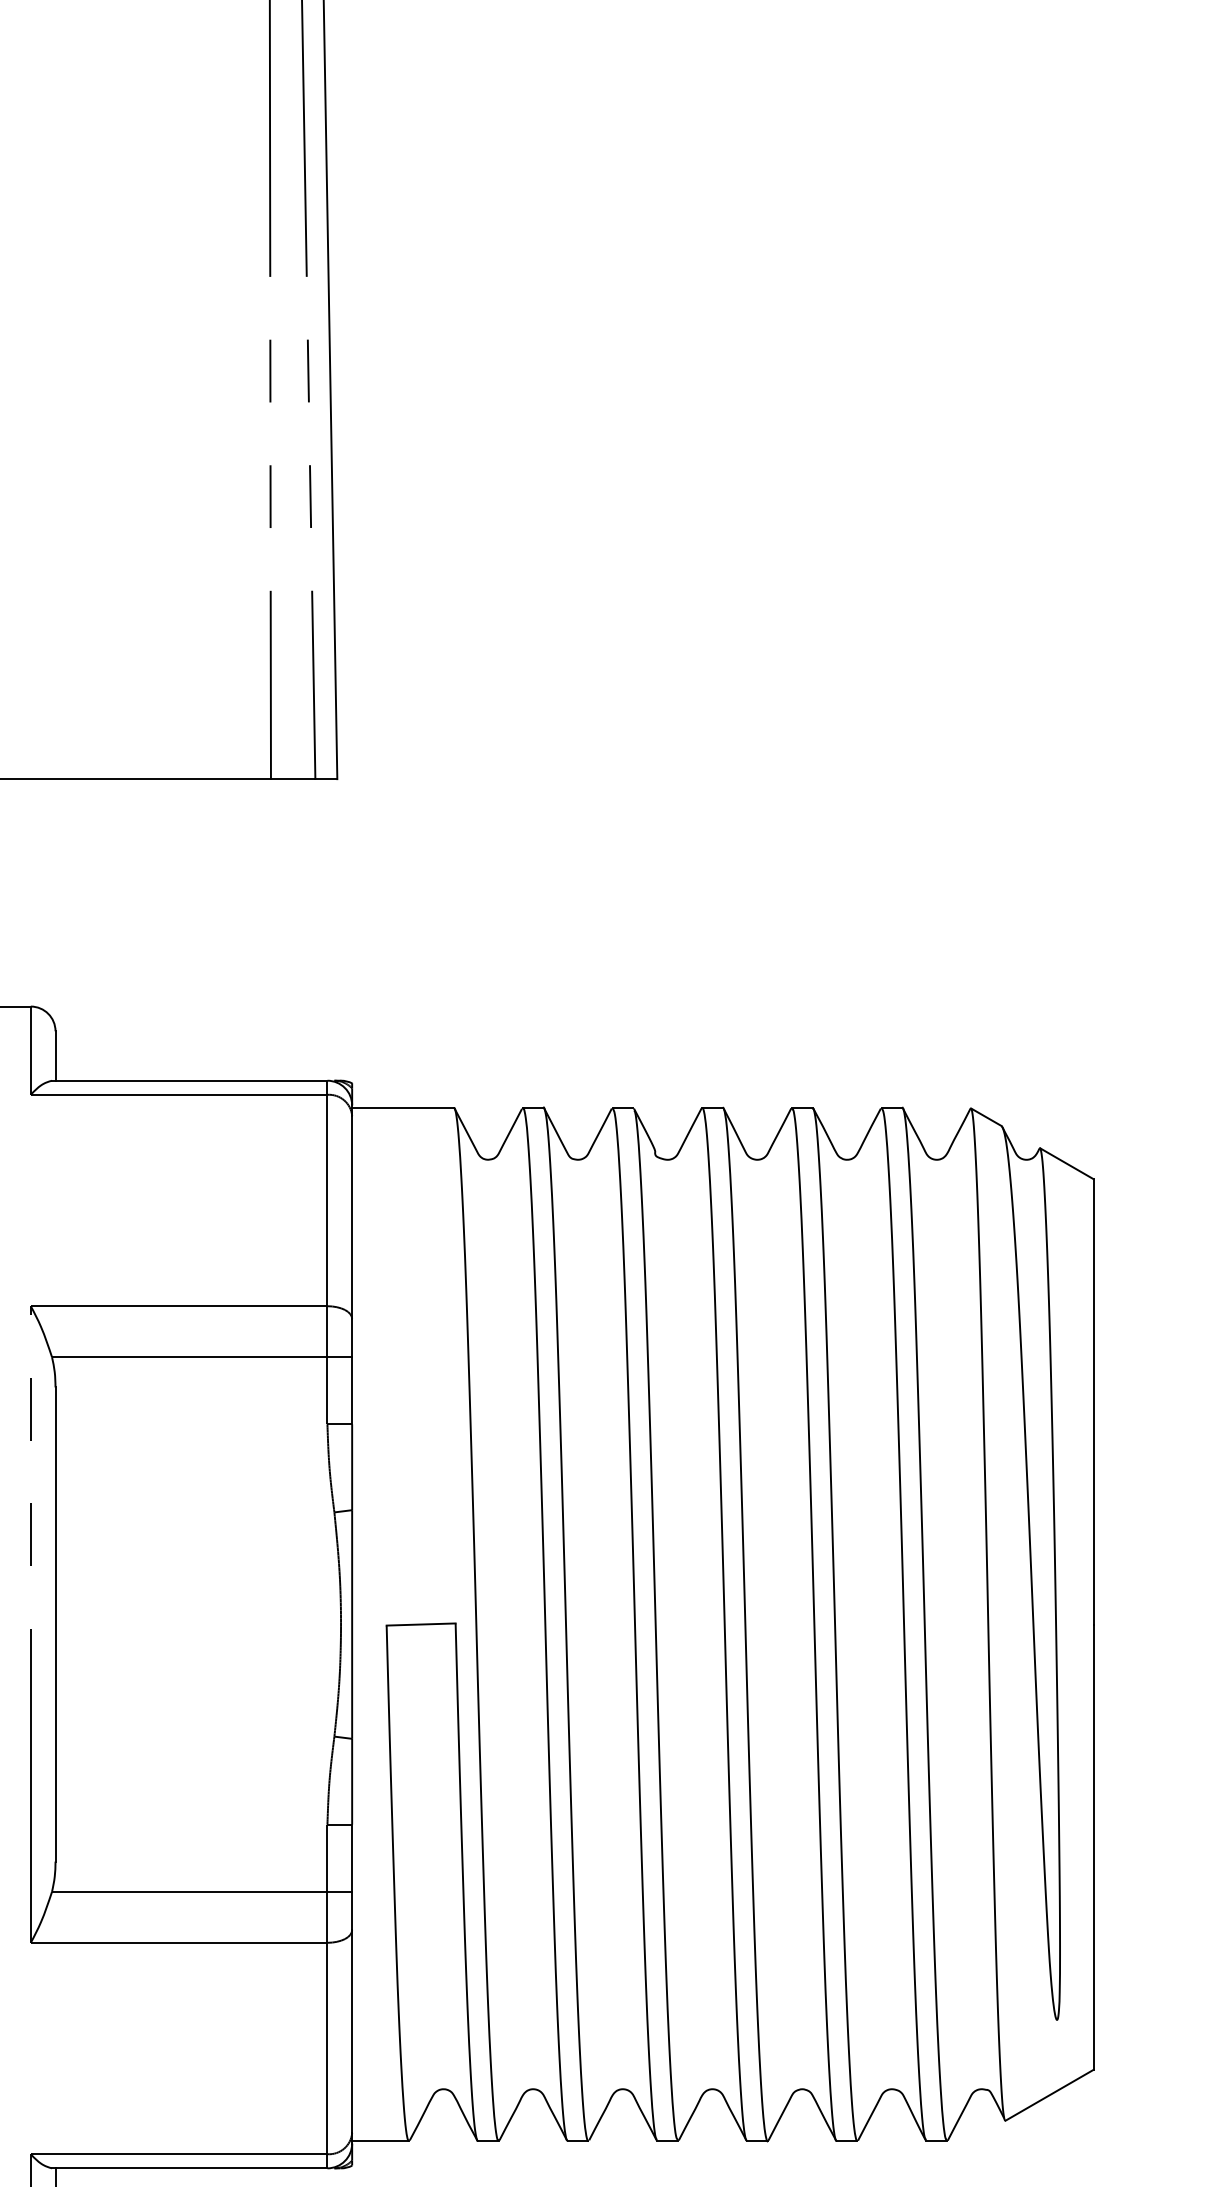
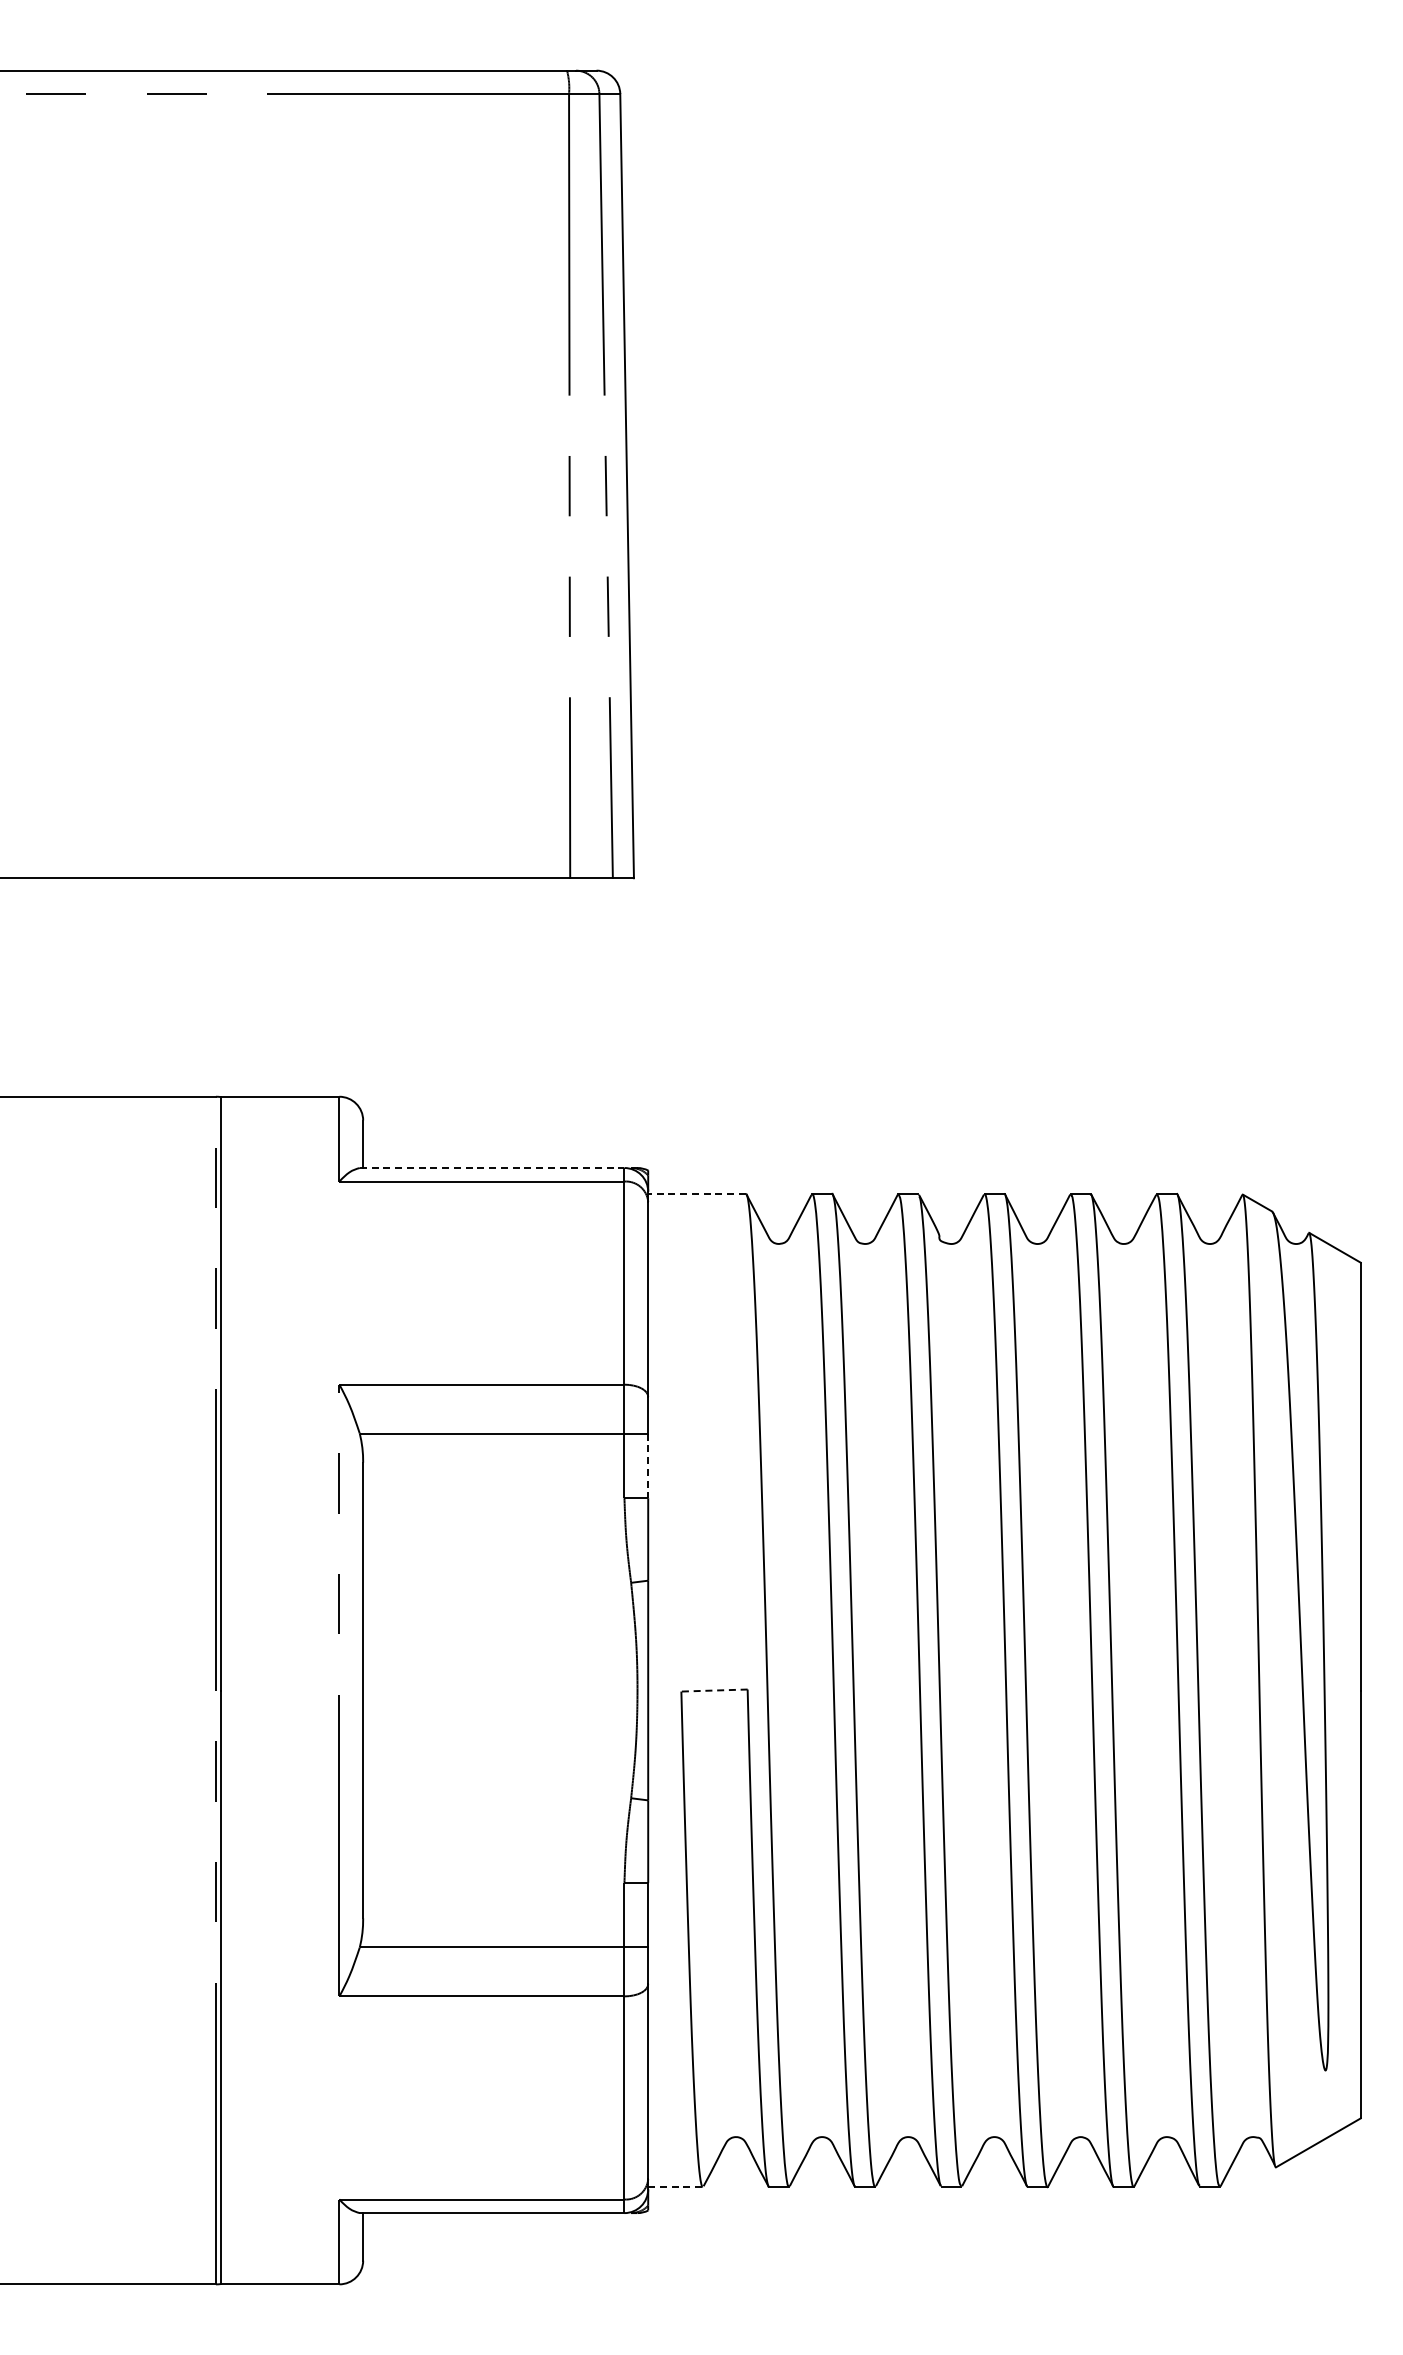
line: (190, 1081) -> (492, 1168), solid -> dashed
line: (403, 1108) -> (697, 1194), solid -> dashed
line: (352, 1391) -> (648, 1466), solid -> dashed
line: (421, 1624) -> (714, 1690), solid -> dashed
line: (381, 2140) -> (676, 2186), solid -> dashed

